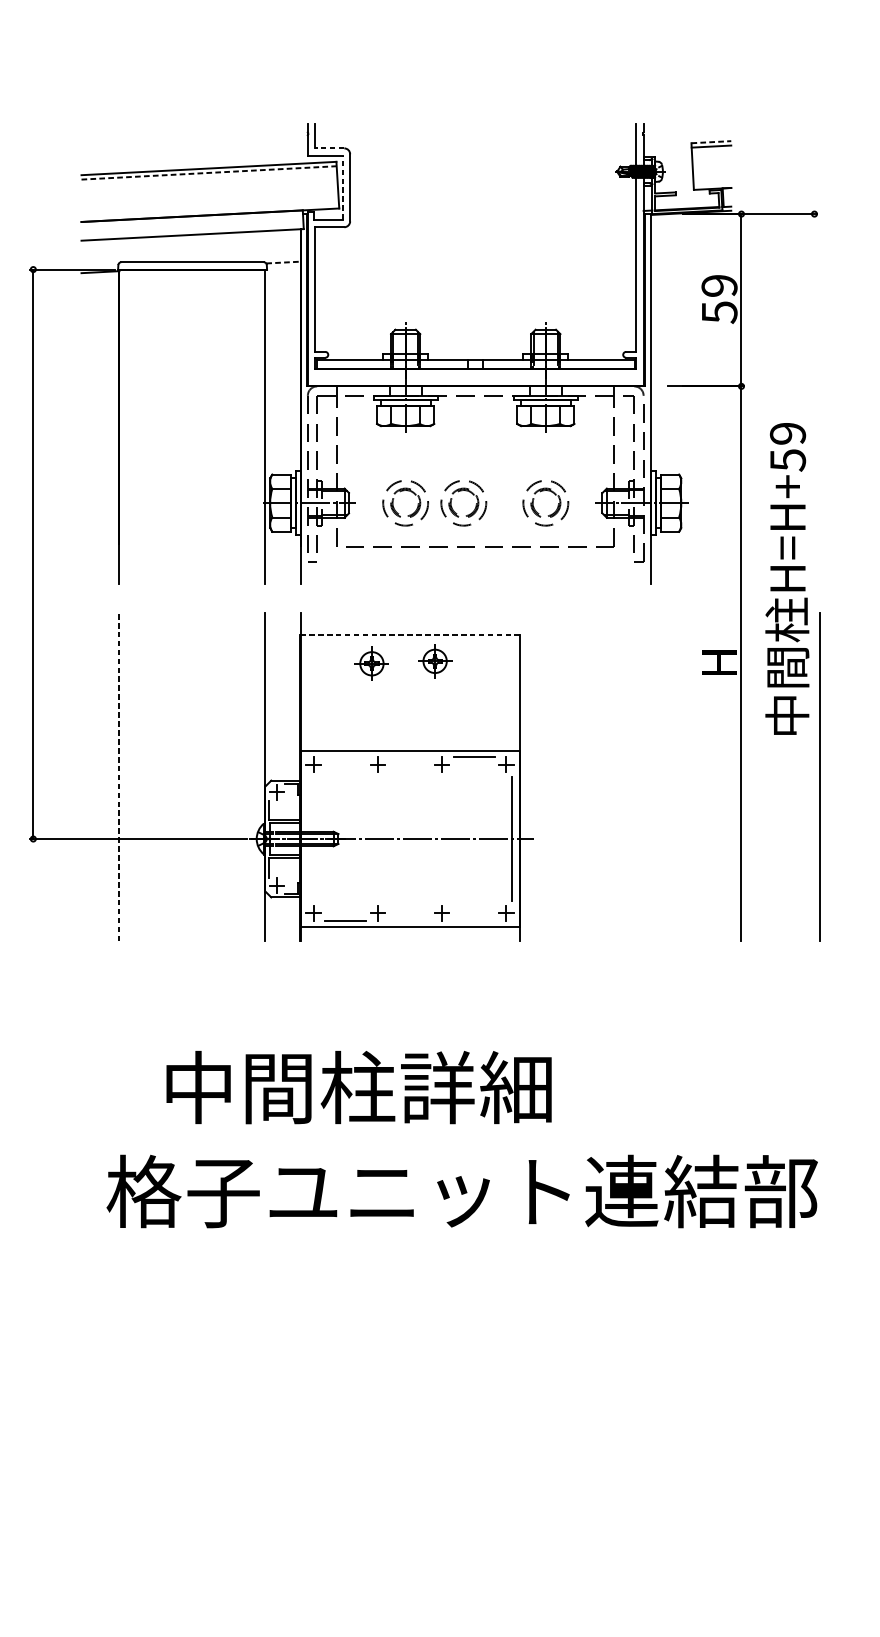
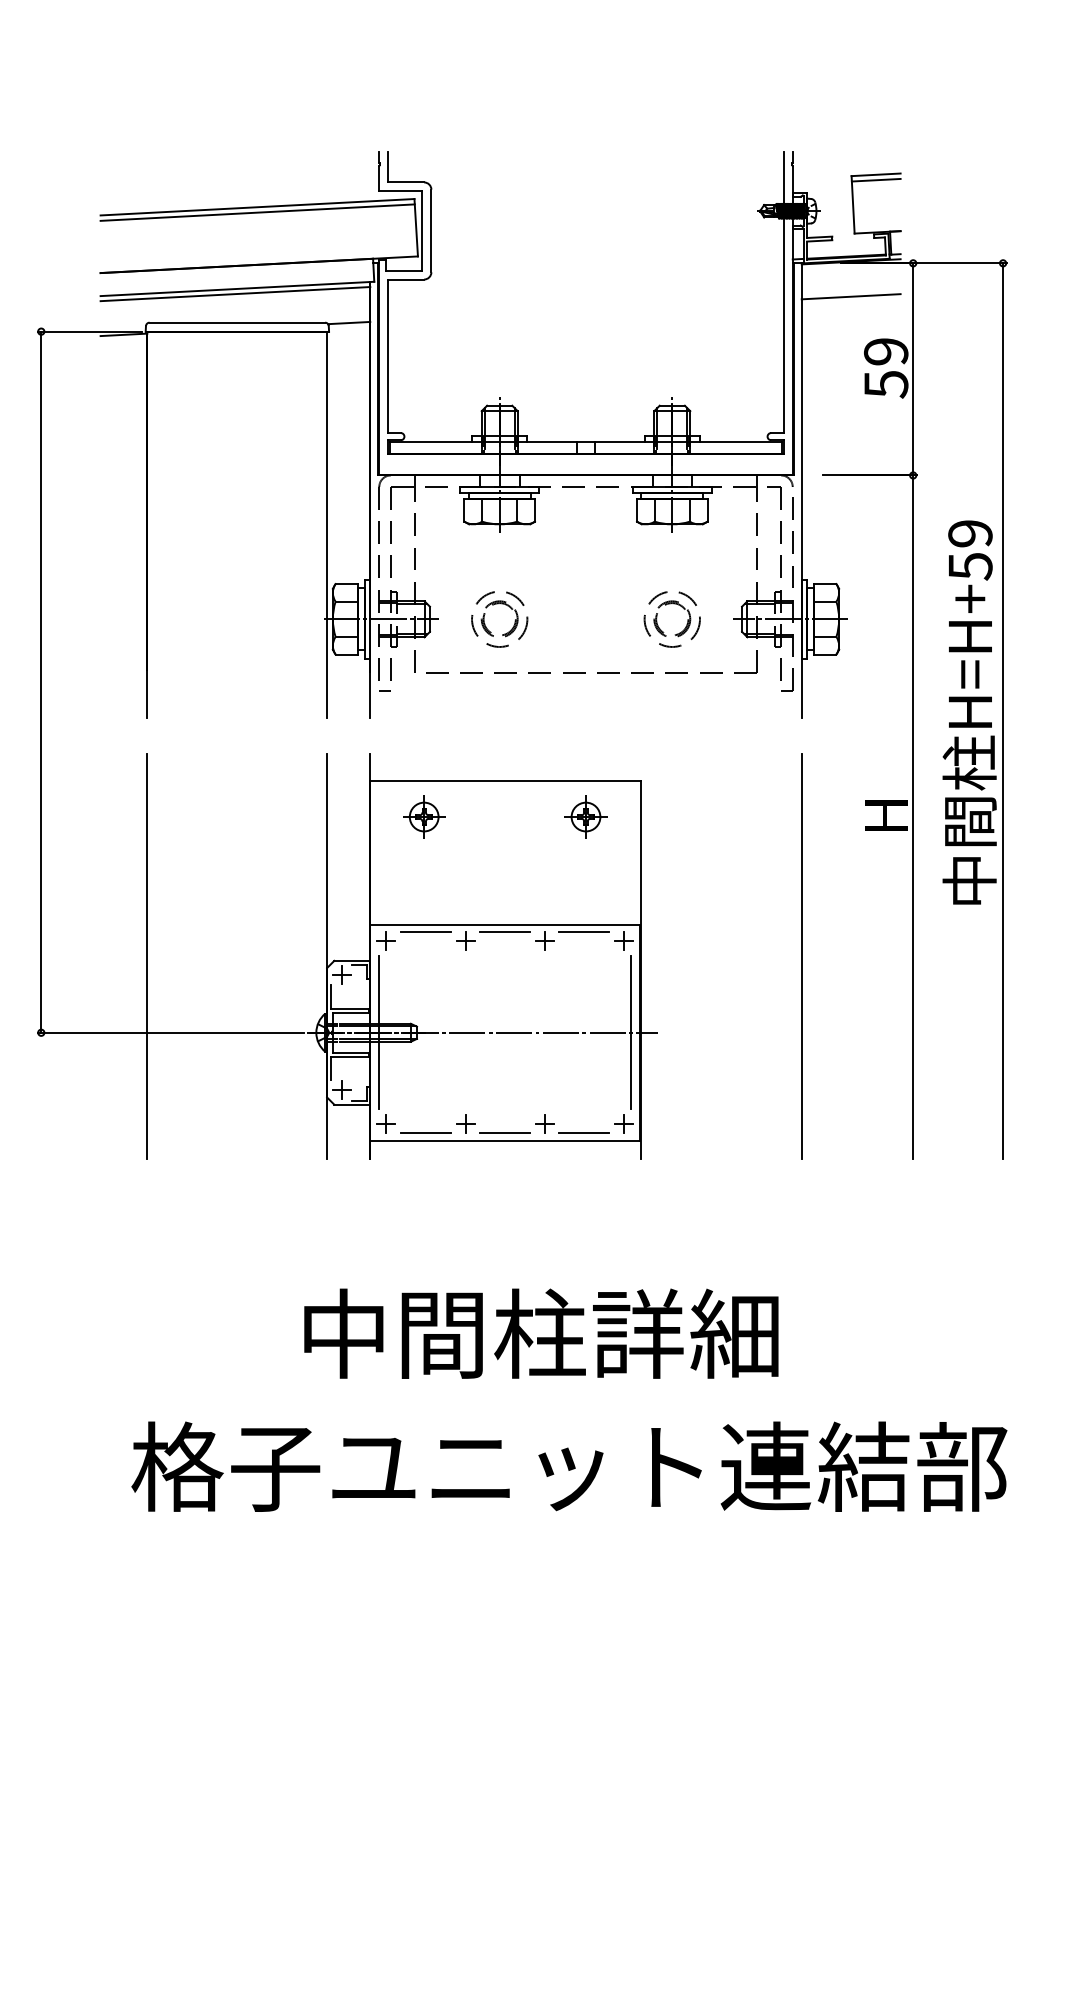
line: (711, 141) -> (876, 174), dashed -> solid
line: (329, 148) -> (406, 182), dashed -> solid
line: (209, 172) -> (258, 212), dashed -> solid
line: (342, 187) -> (422, 230), dashed -> solid
line: (191, 239) -> (235, 294), added
line: (690, 241) -> (850, 296), added
line: (283, 262) -> (349, 323), dashed -> solid
part: (451, 502) -> (556, 618), removed
line: (814, 577) -> (1003, 710), added
line: (410, 634) -> (505, 781), dashed -> solid
part: (434, 660) -> (585, 816), moved
part: (372, 663) -> (424, 816), moved
line: (345, 757) -> (425, 932), added
line: (409, 757) -> (504, 932), added
line: (119, 776) -> (147, 955), dashed -> solid
line: (819, 777) -> (801, 956), moved
line: (308, 838) -> (379, 1032), added
line: (409, 920) -> (504, 1133), added
line: (473, 920) -> (583, 1133), added
text: (359, 1087) -> (541, 1333), moved

